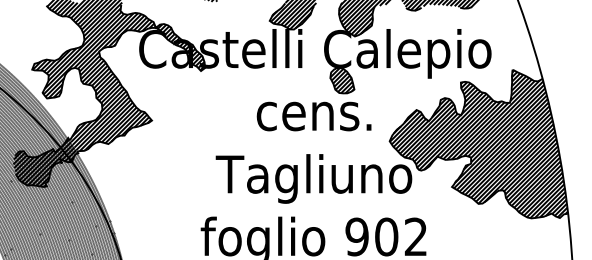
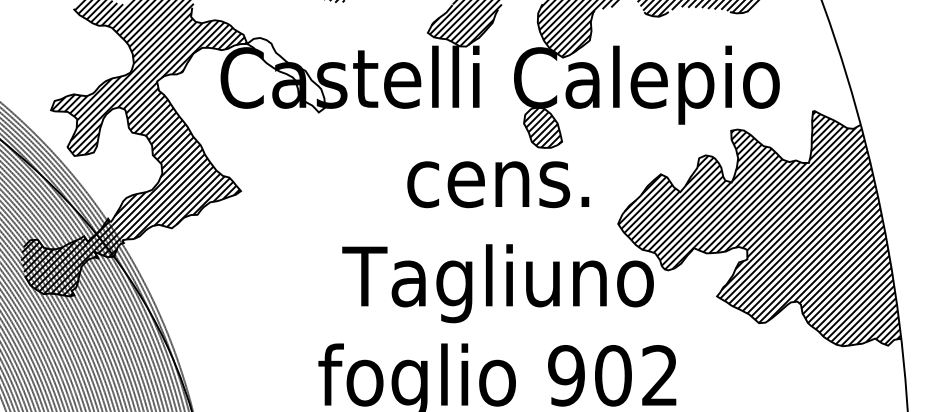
hatch: (180, 47) -> (286, 75), removed

